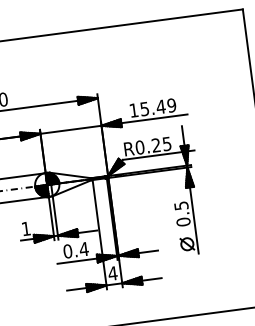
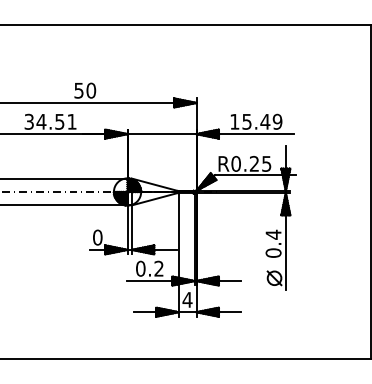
text: (181, 205) -> (273, 234), 0.5 -> 0.4
text: (25, 228) -> (97, 237), 1 -> 0
text: (84, 248) -> (159, 268), 0.4 -> 0.2

